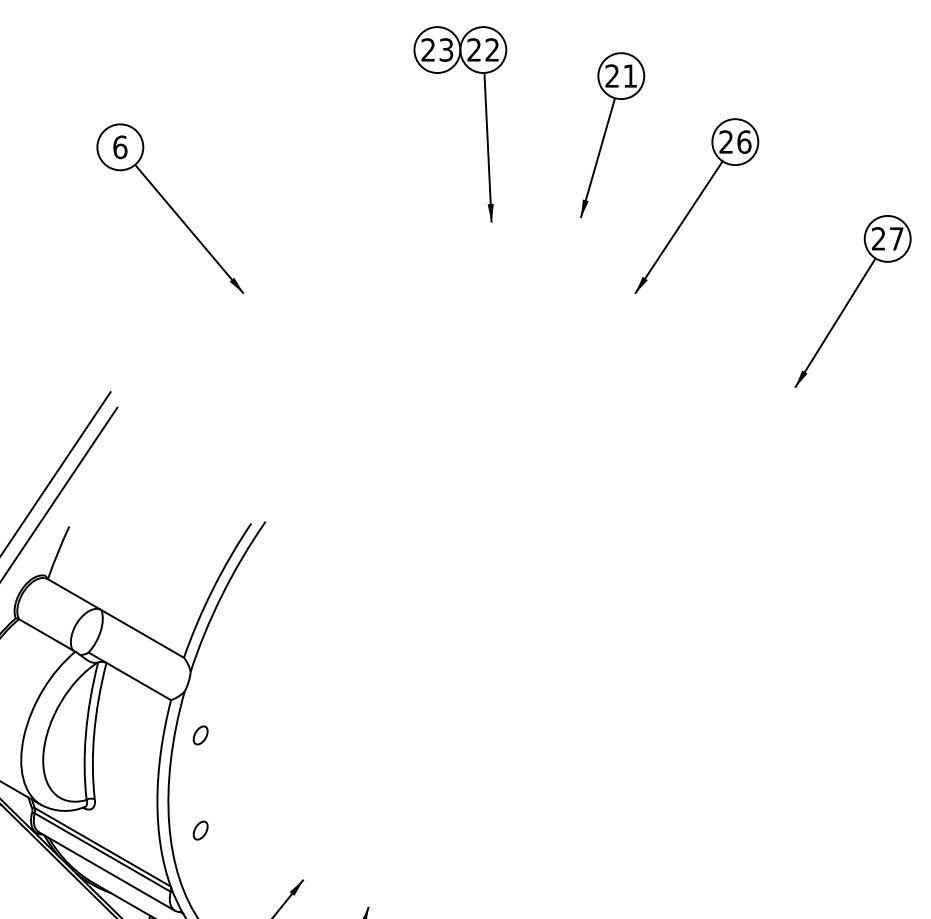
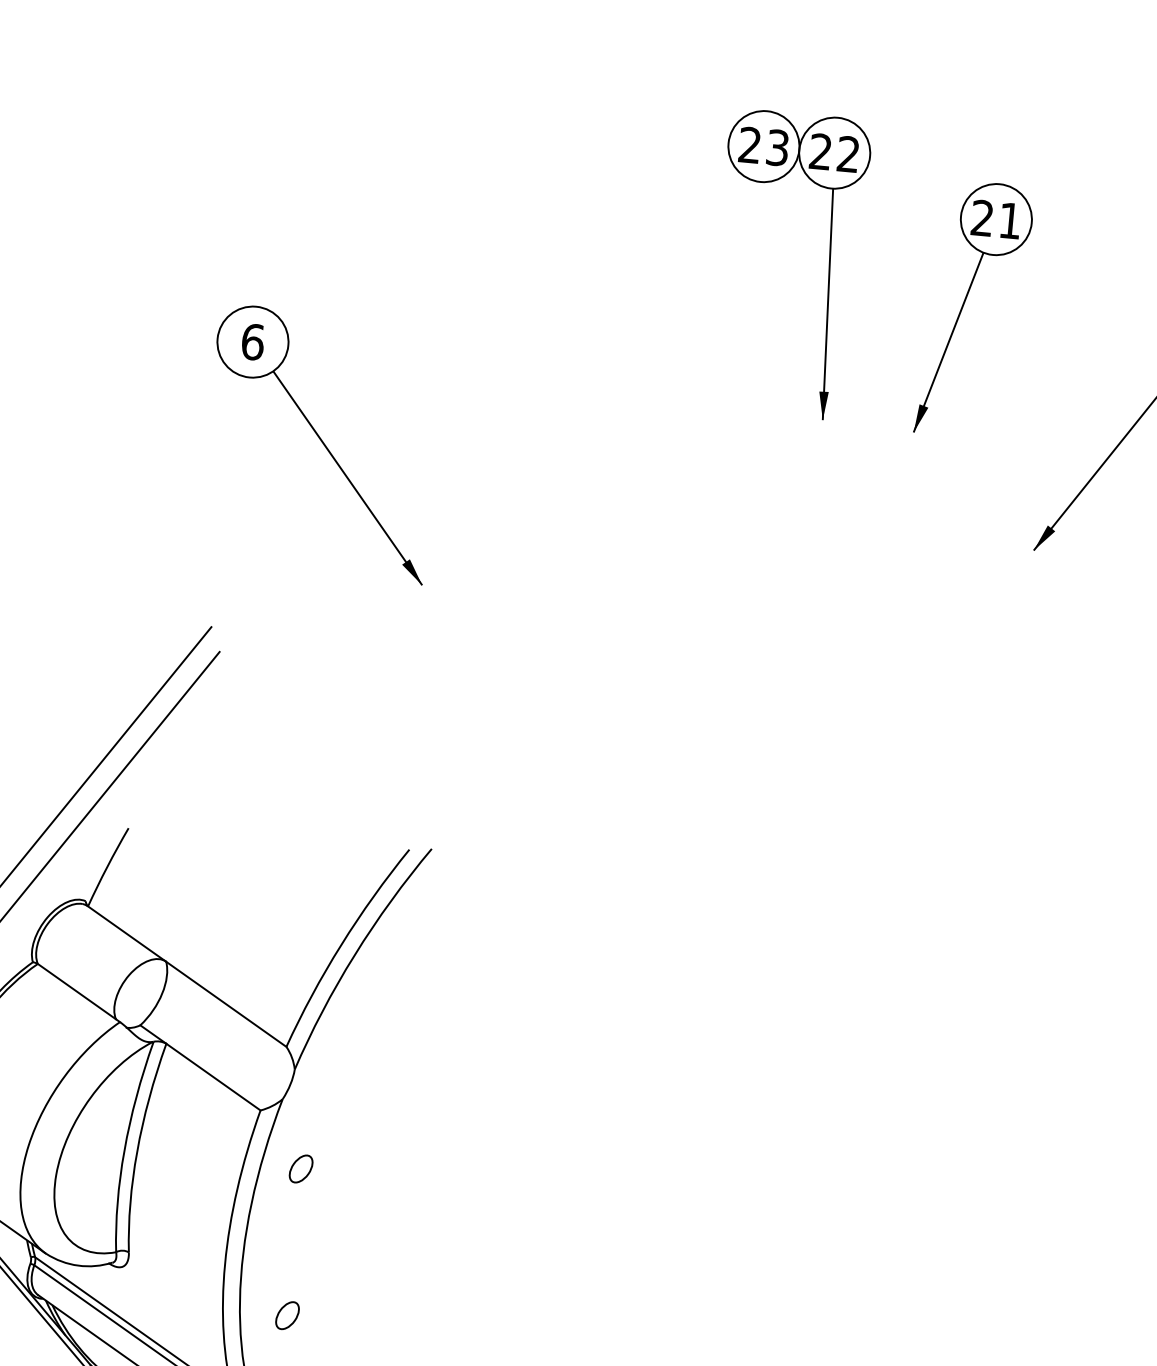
part: (606, 132) -> (965, 304), moved
part: (170, 208) -> (321, 443), moved

